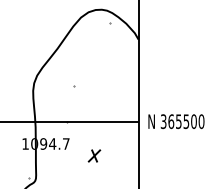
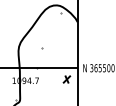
part: (93, 155) -> (66, 79), moved

